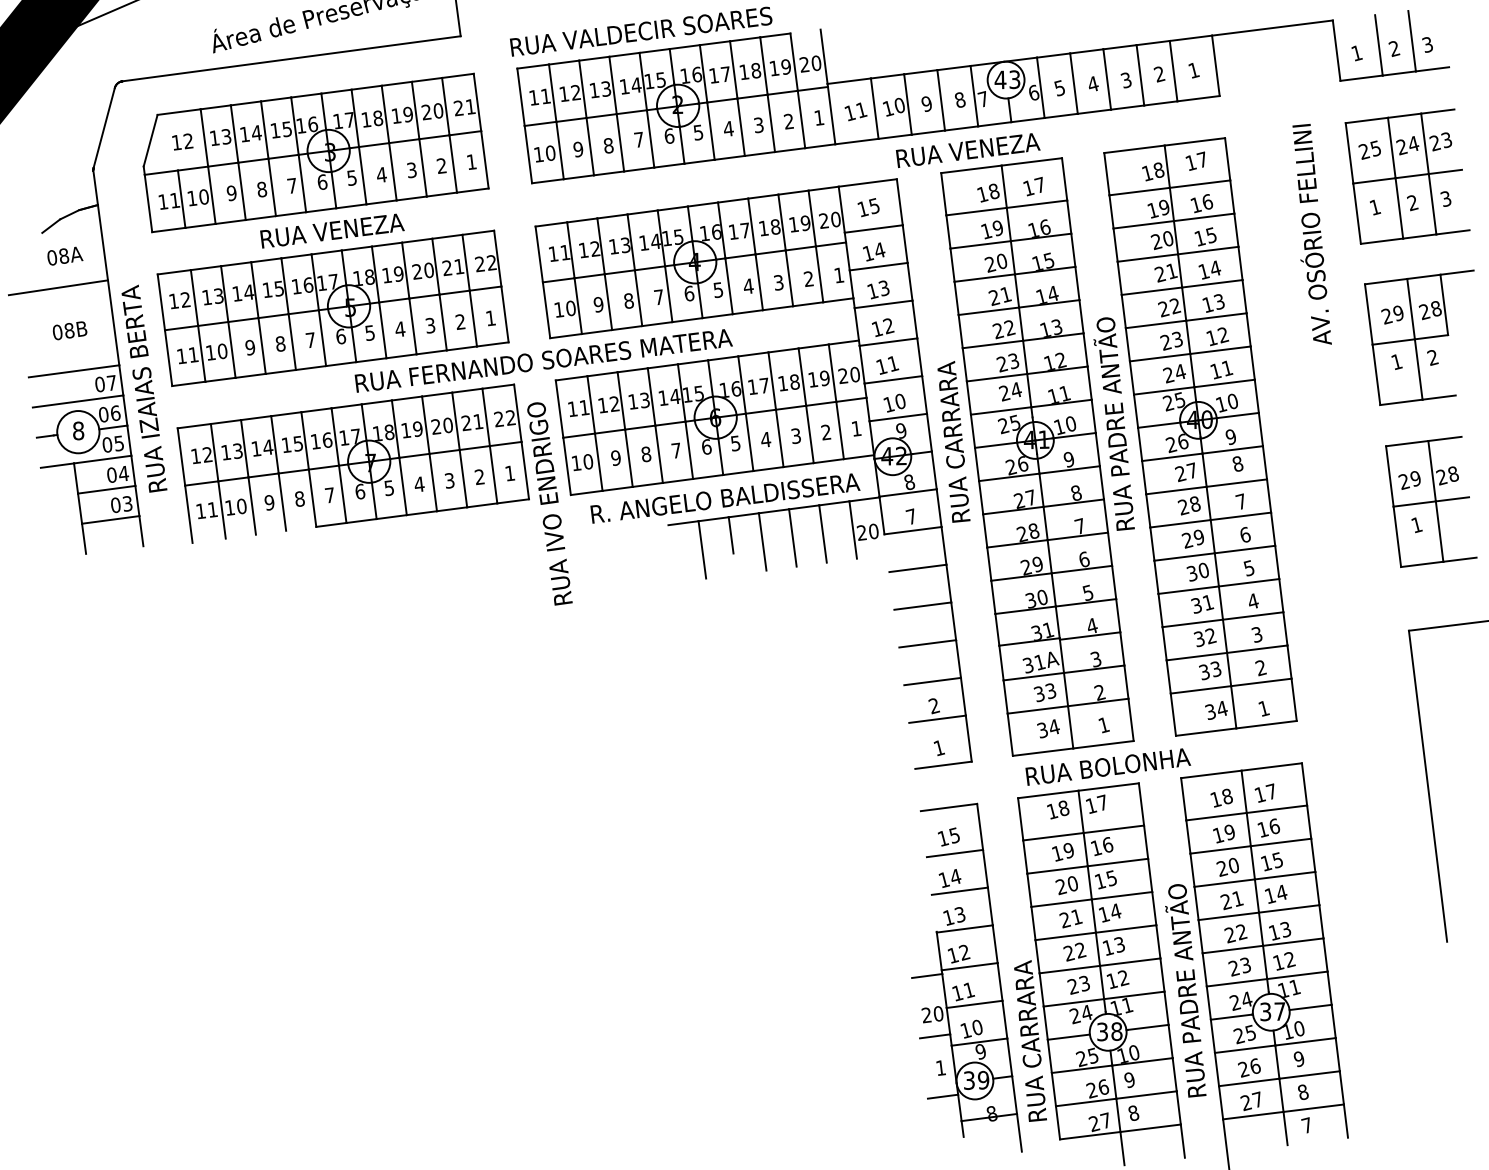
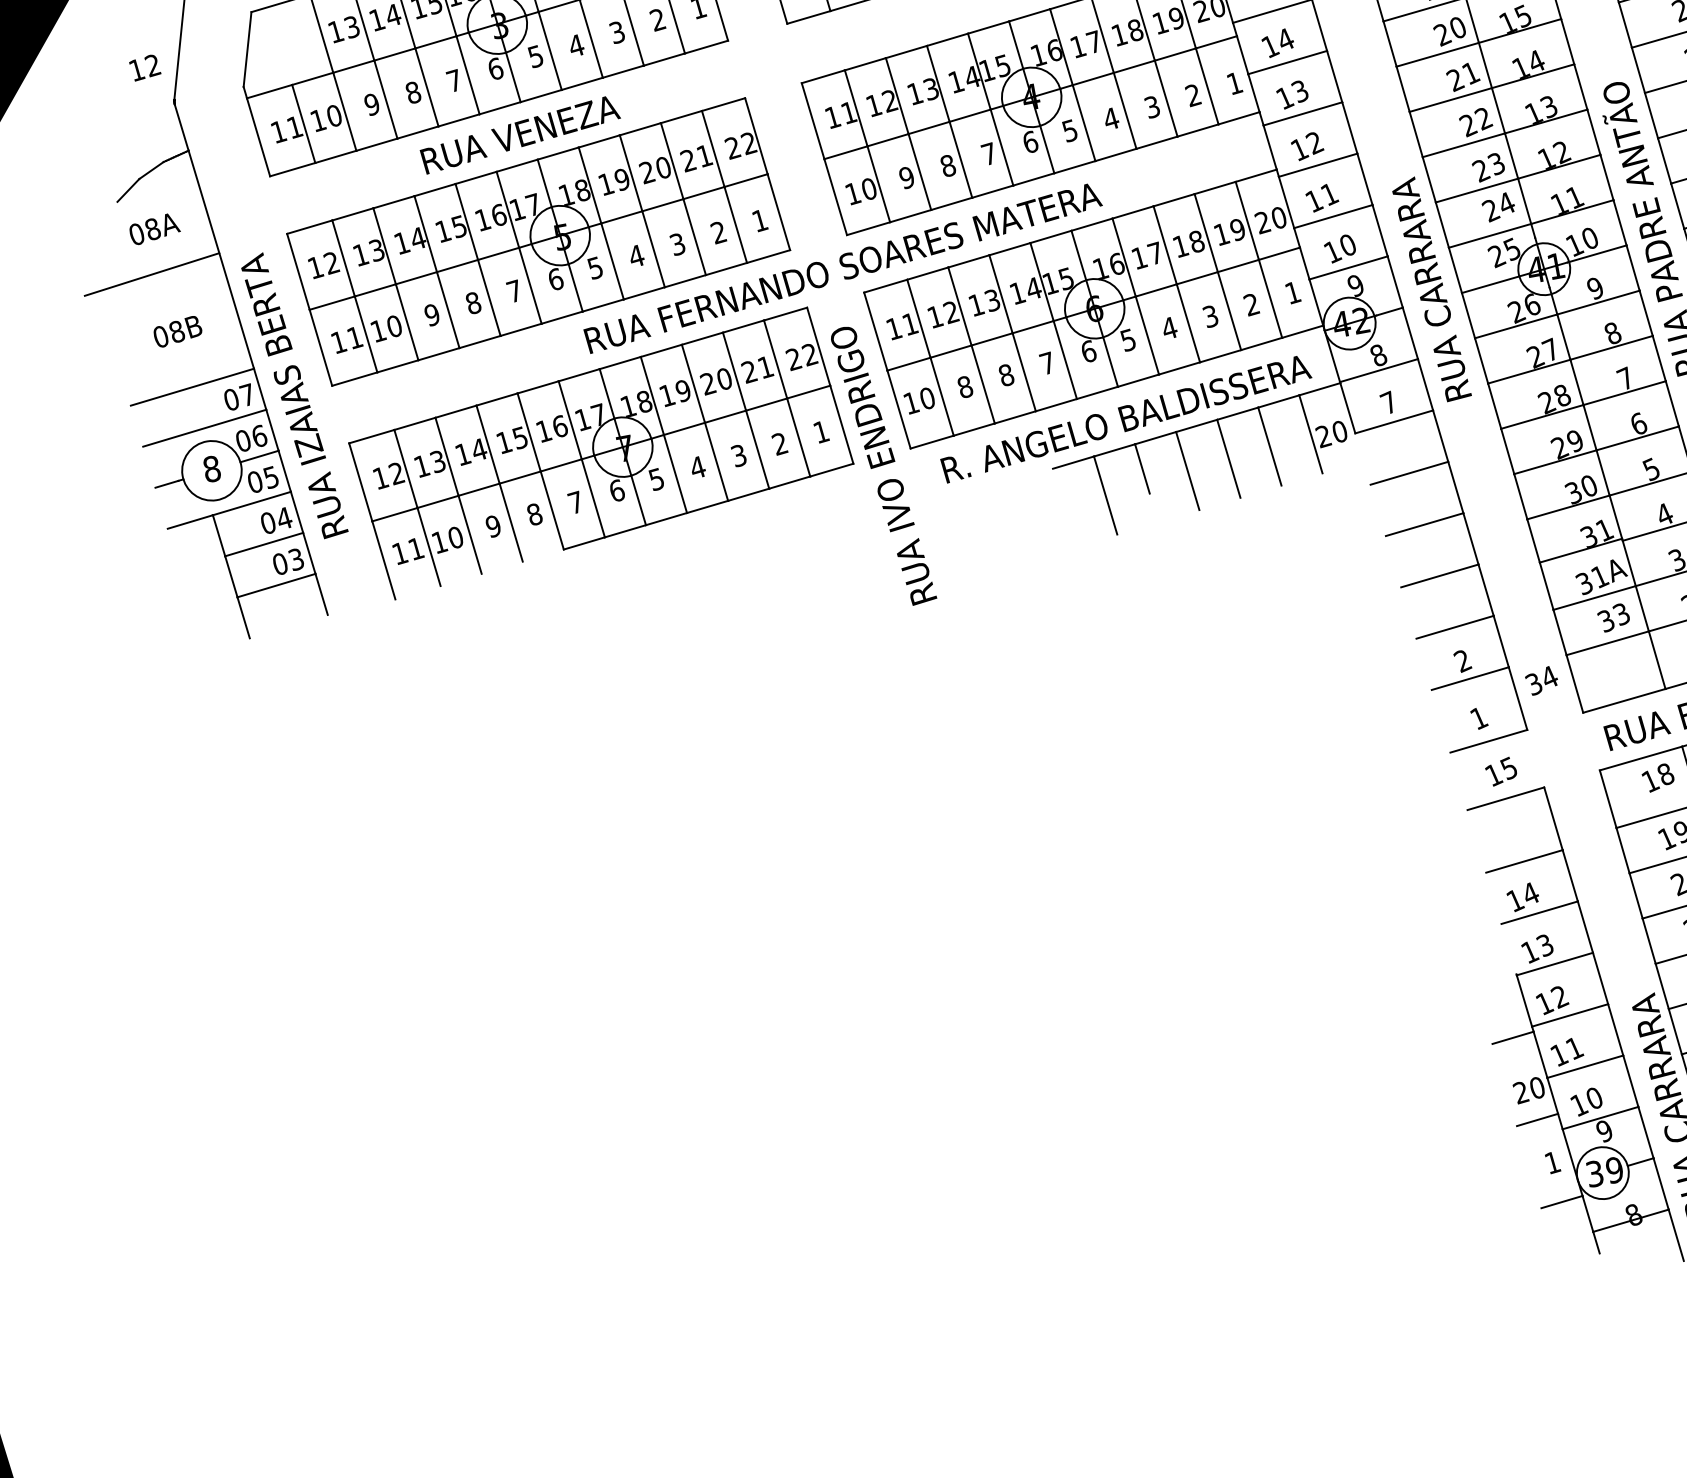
text: (182, 141) -> (144, 67), moved
text: (616, 457) -> (965, 386), 9 -> 8
text: (1048, 728) -> (1541, 680), moved
text: (948, 836) -> (1500, 771), moved

